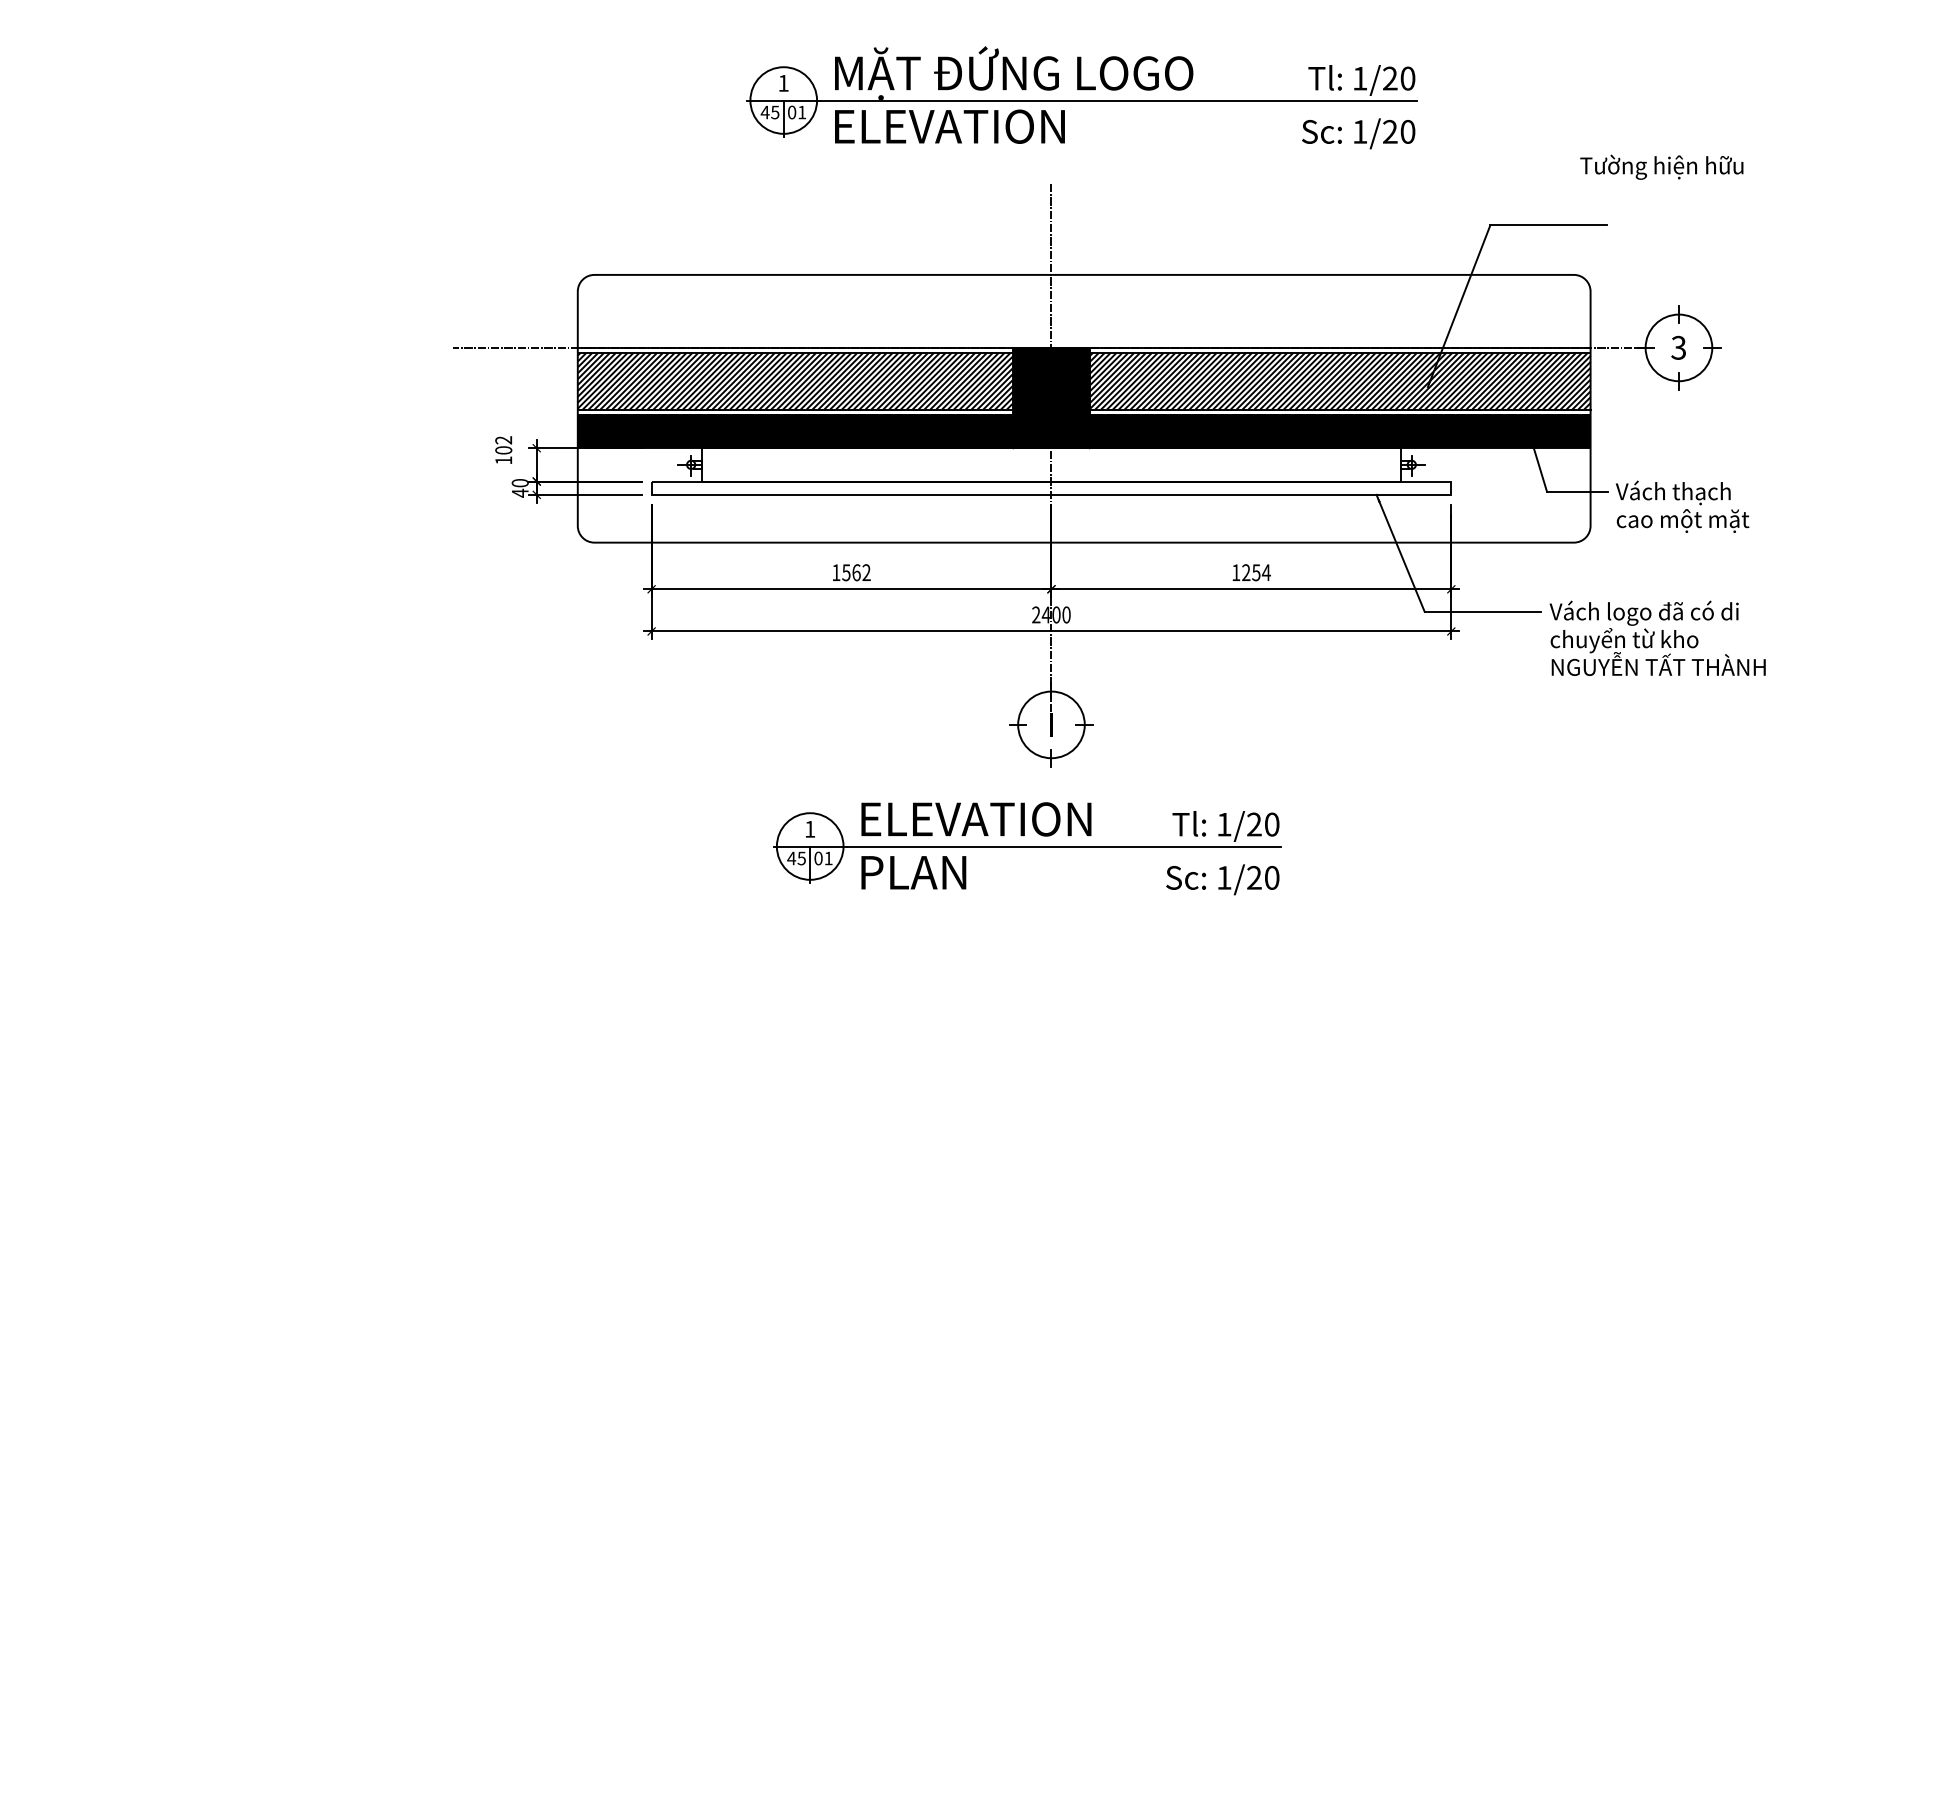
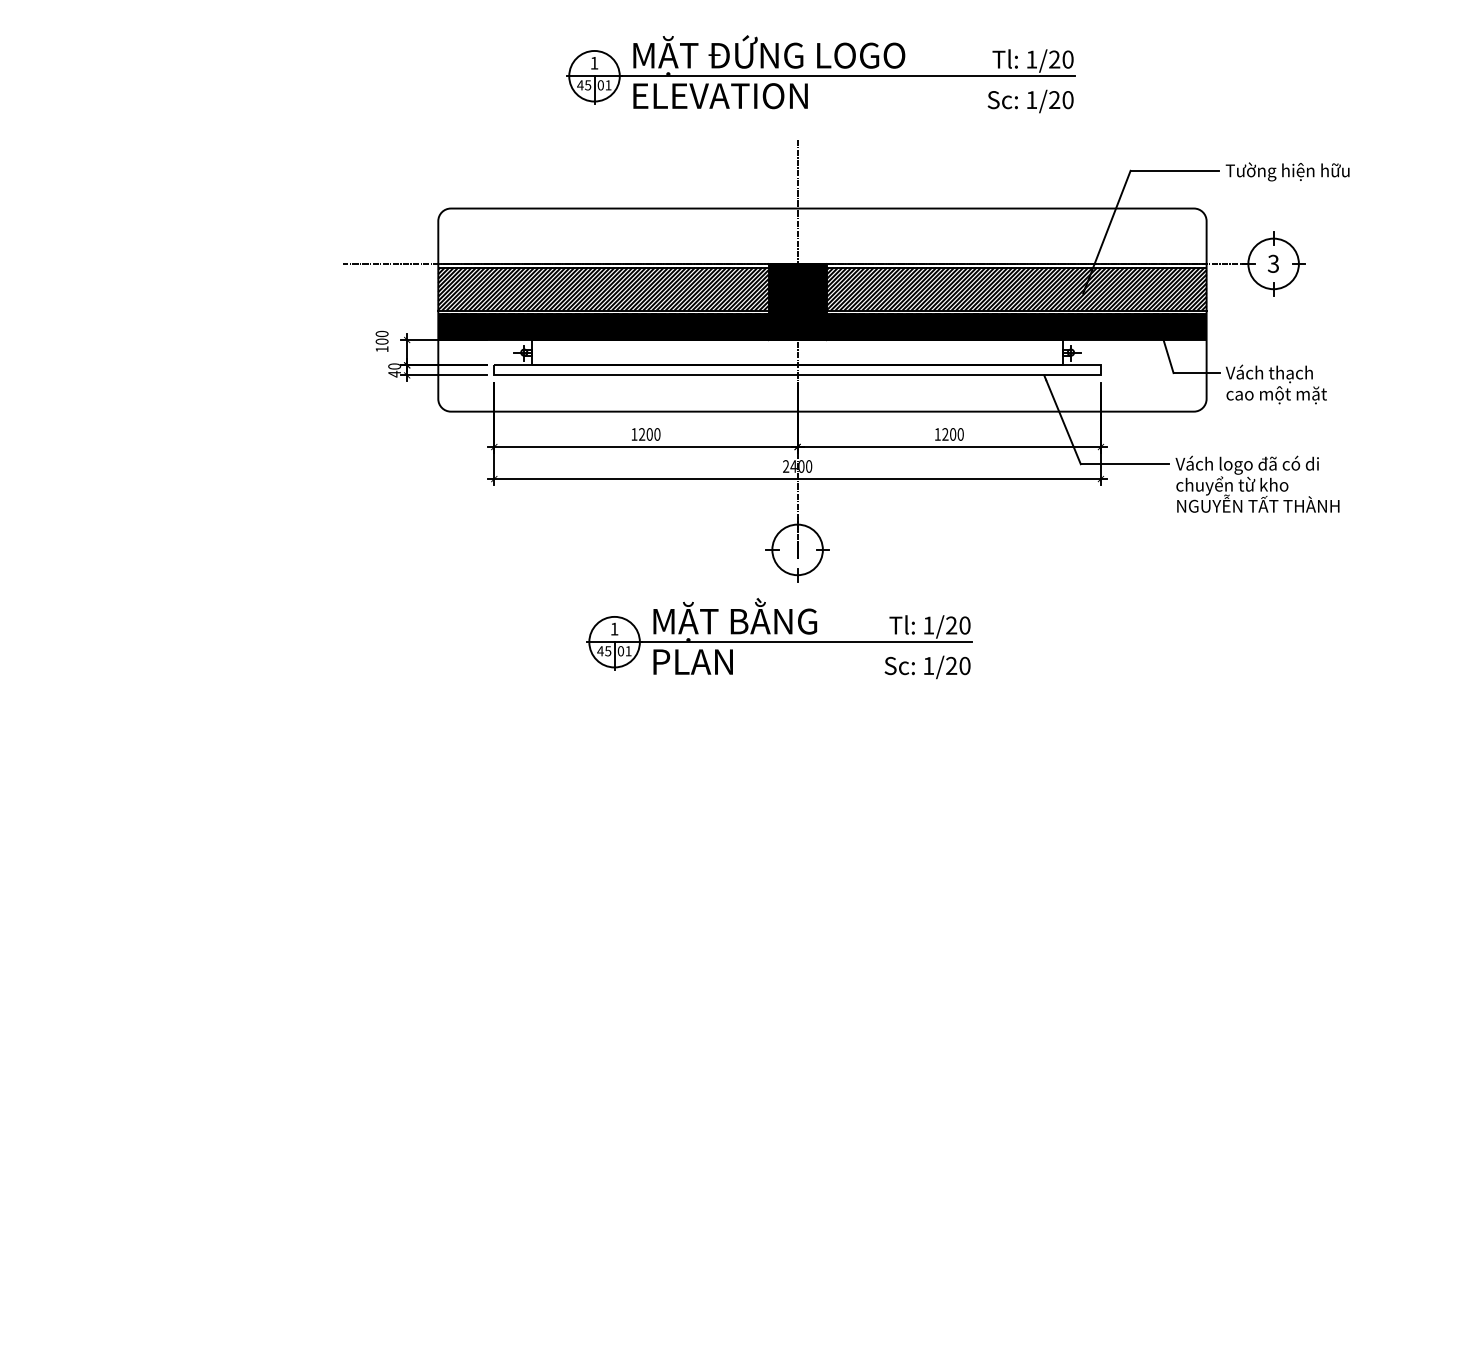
text: (1661, 166) -> (1287, 171), moved
text: (502, 439) -> (381, 333), 102 -> 100
text: (856, 572) -> (649, 434), 1562 -> 1200
text: (1260, 572) -> (956, 434), 1254 -> 1200
text: (977, 816) -> (741, 619), ELEVATION -> MẶT BẰNG

